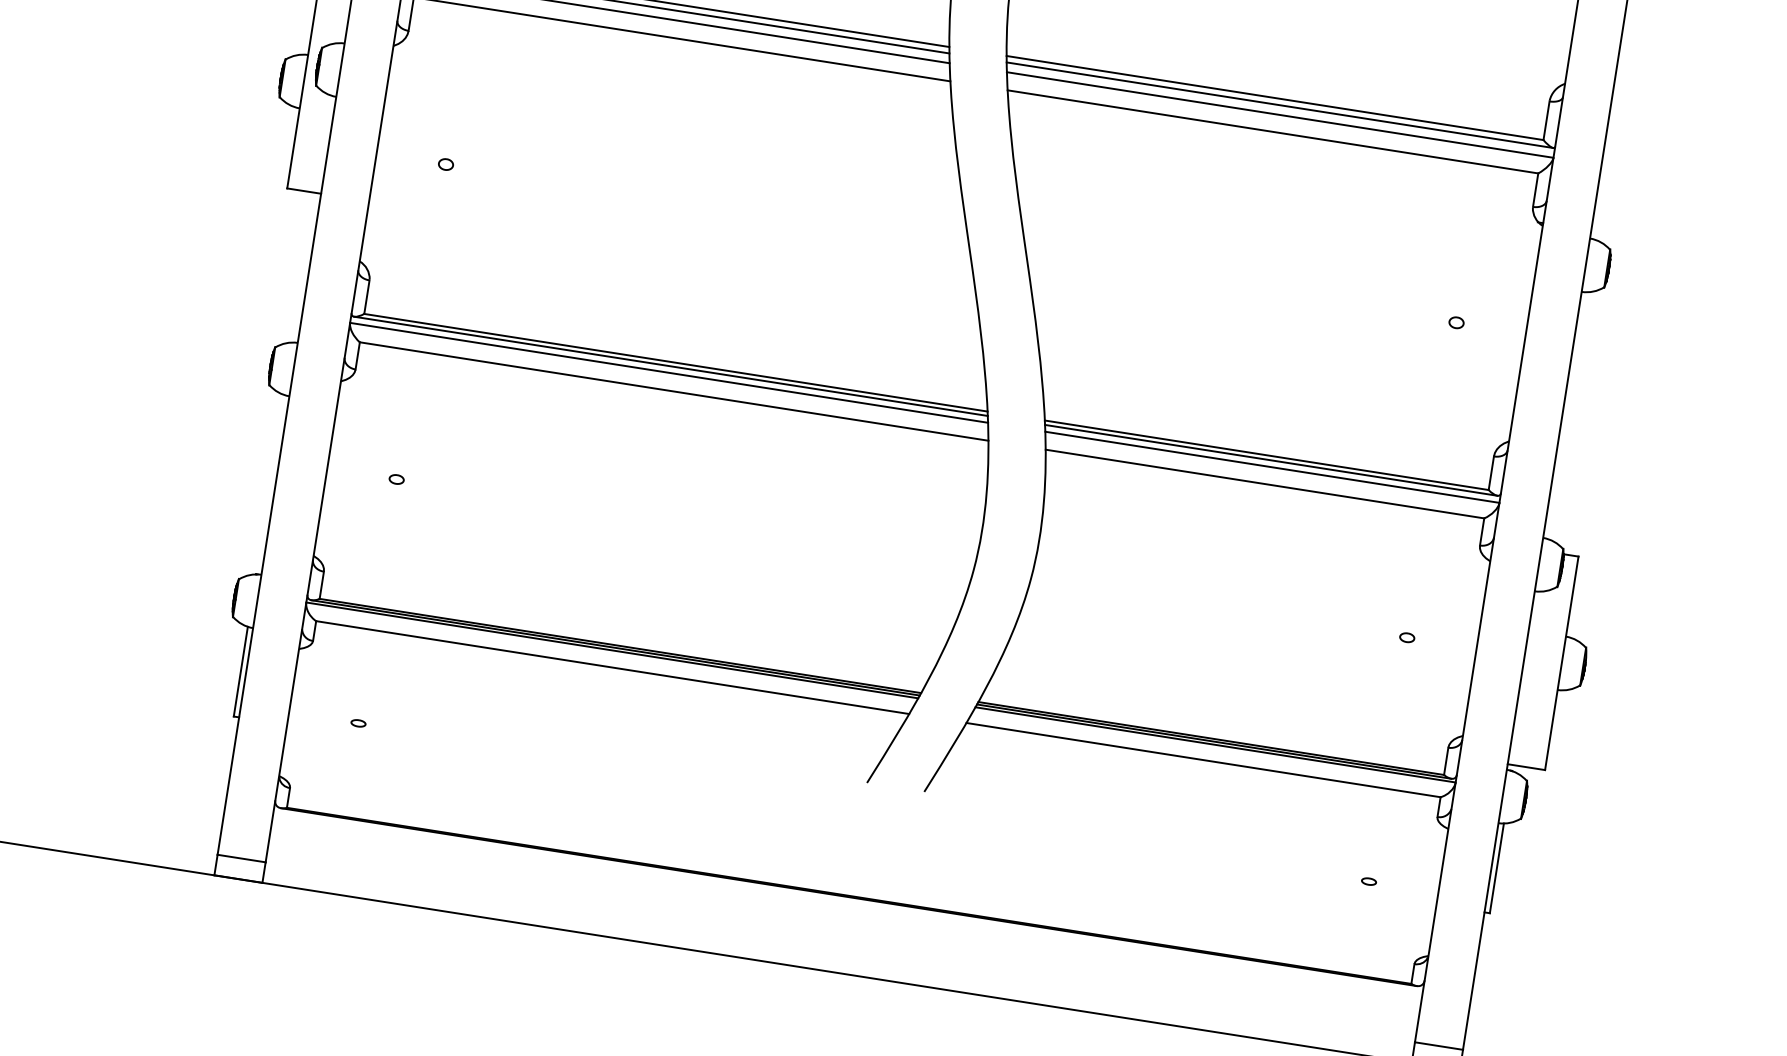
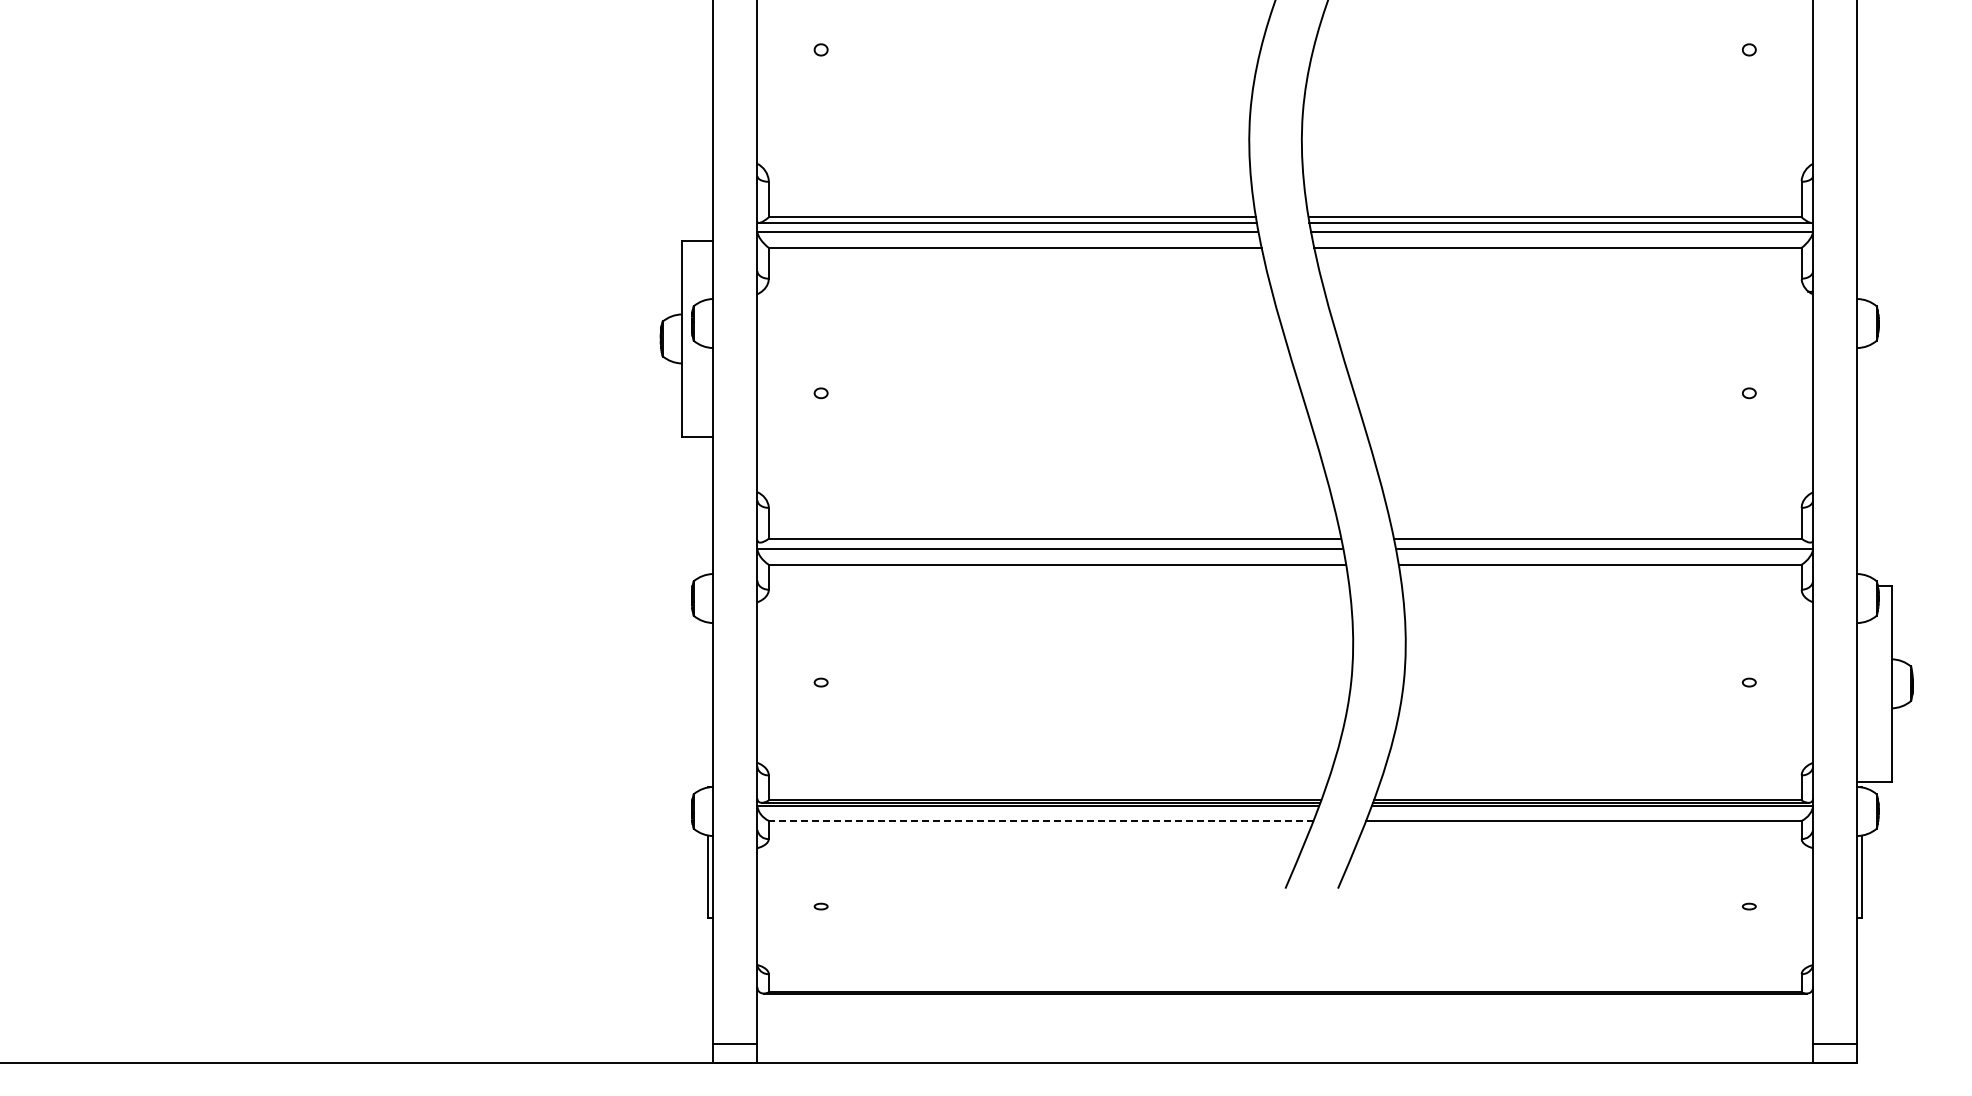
line: (671, 366) -> (1051, 542), removed
line: (1271, 460) -> (1602, 542), removed
line: (611, 667) -> (1040, 820), solid -> dashed

